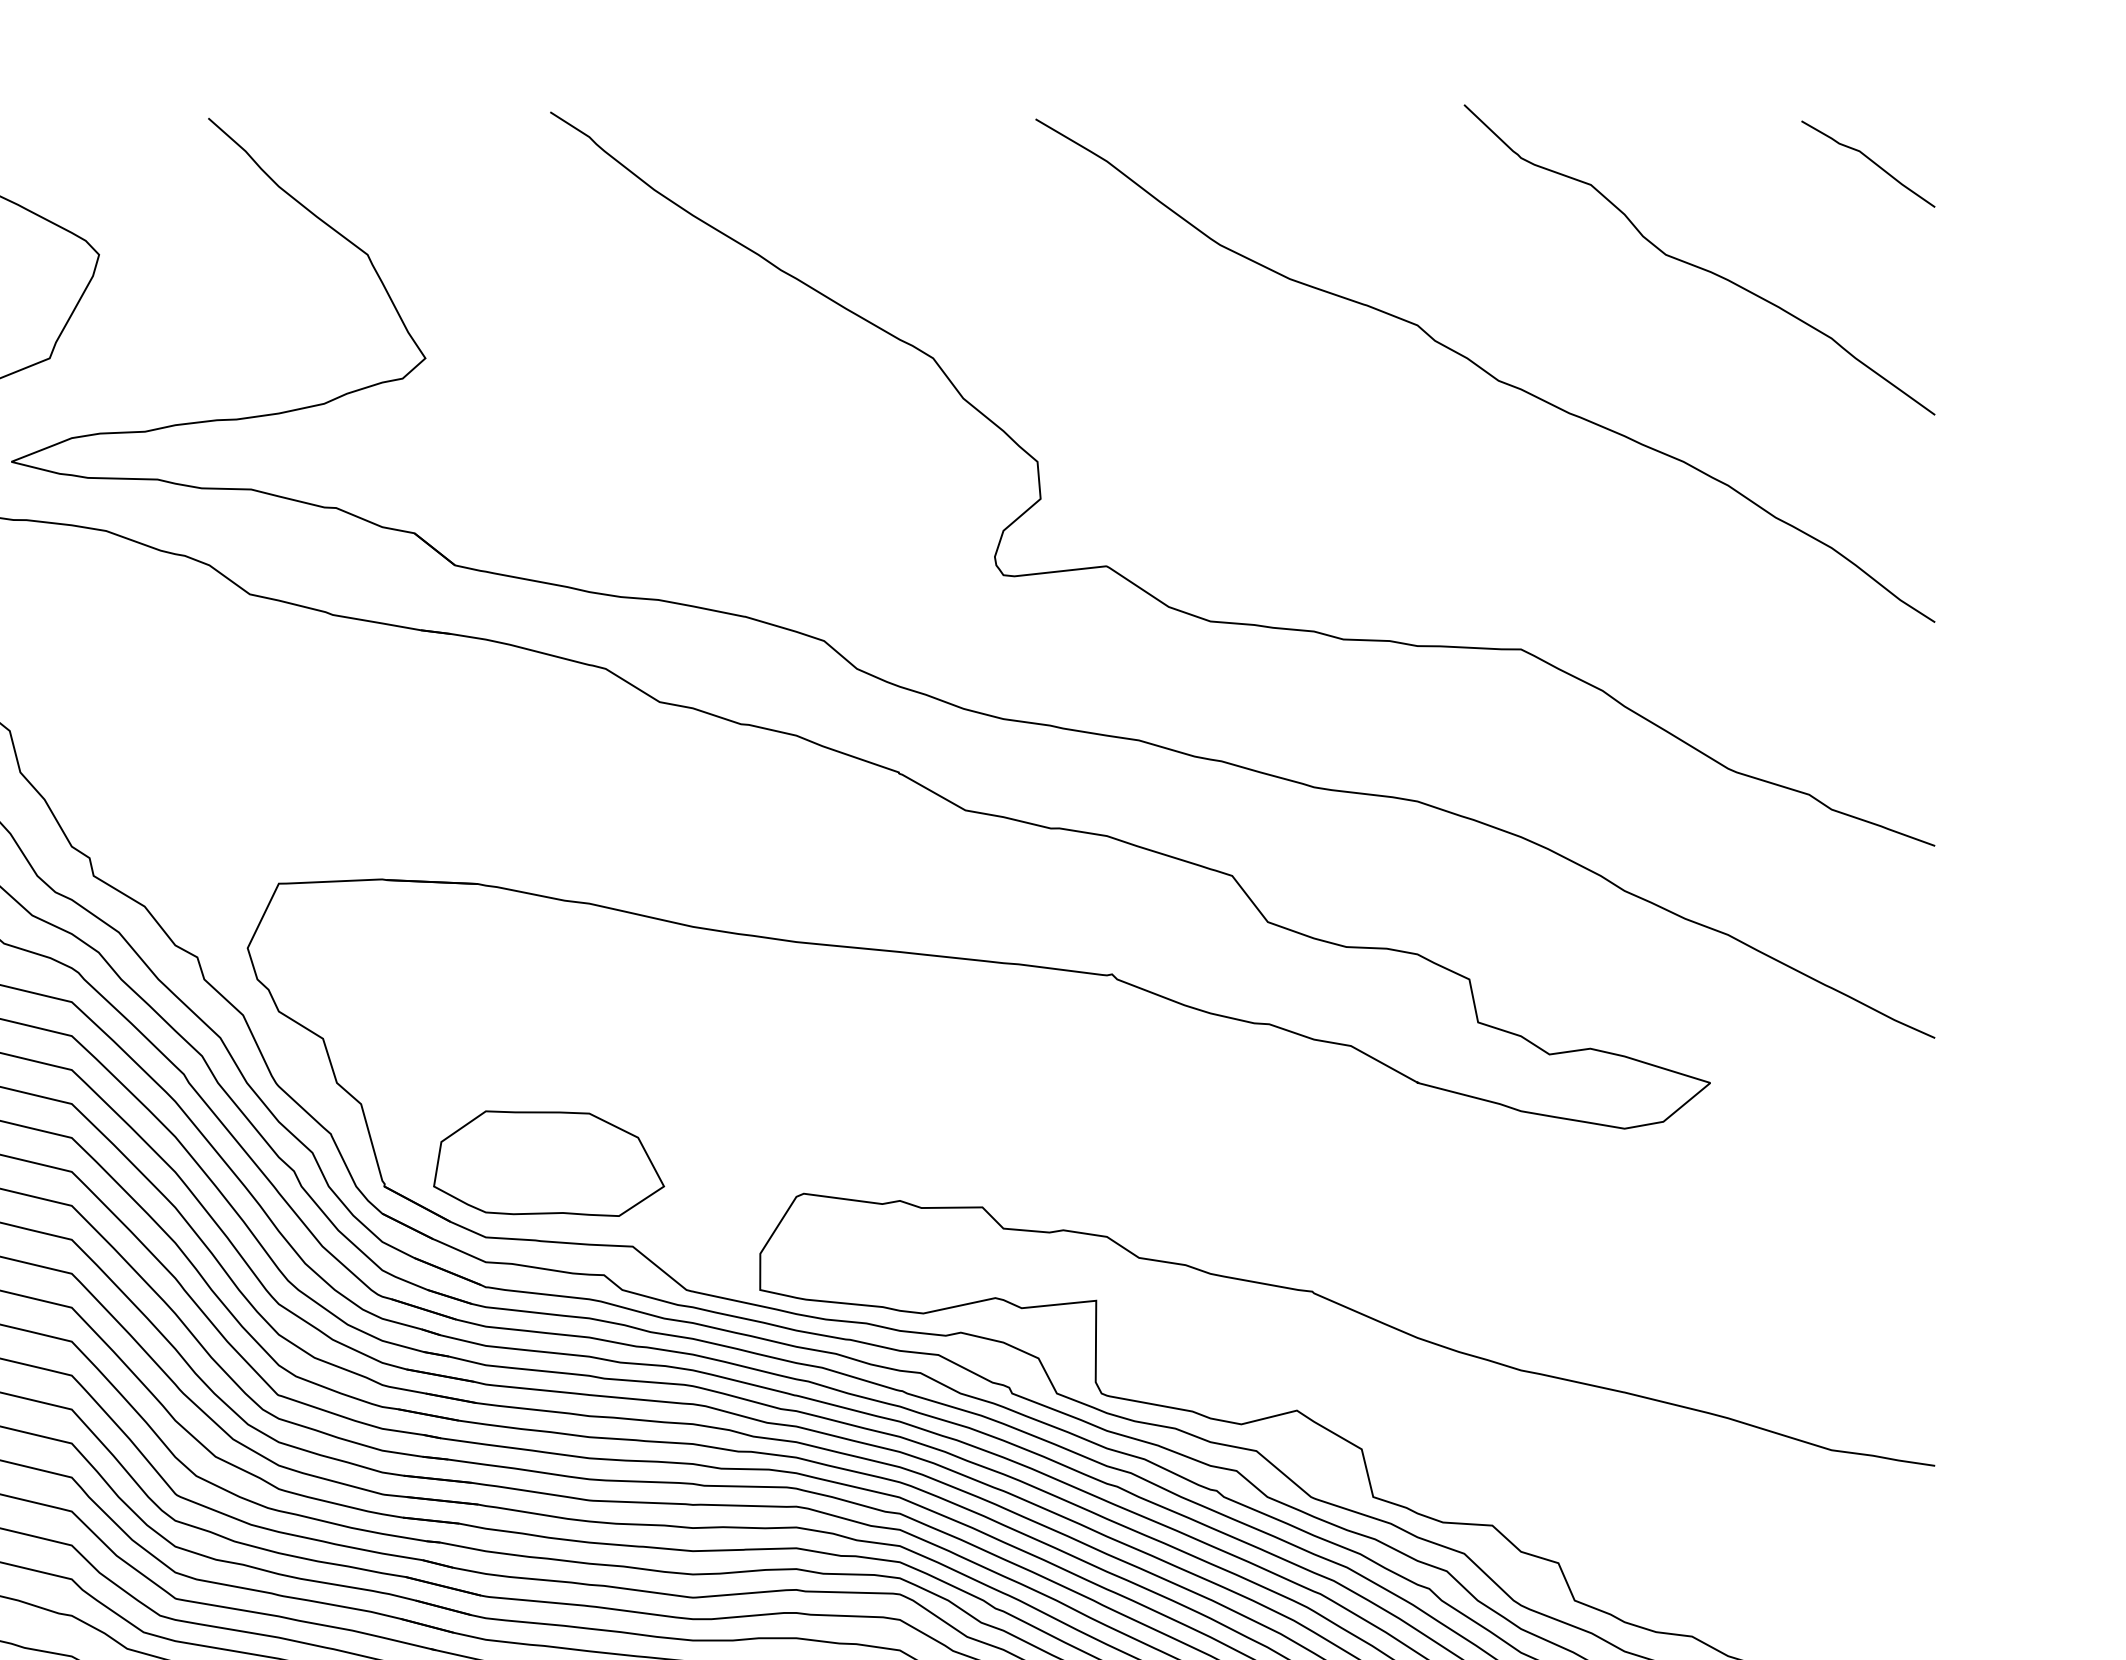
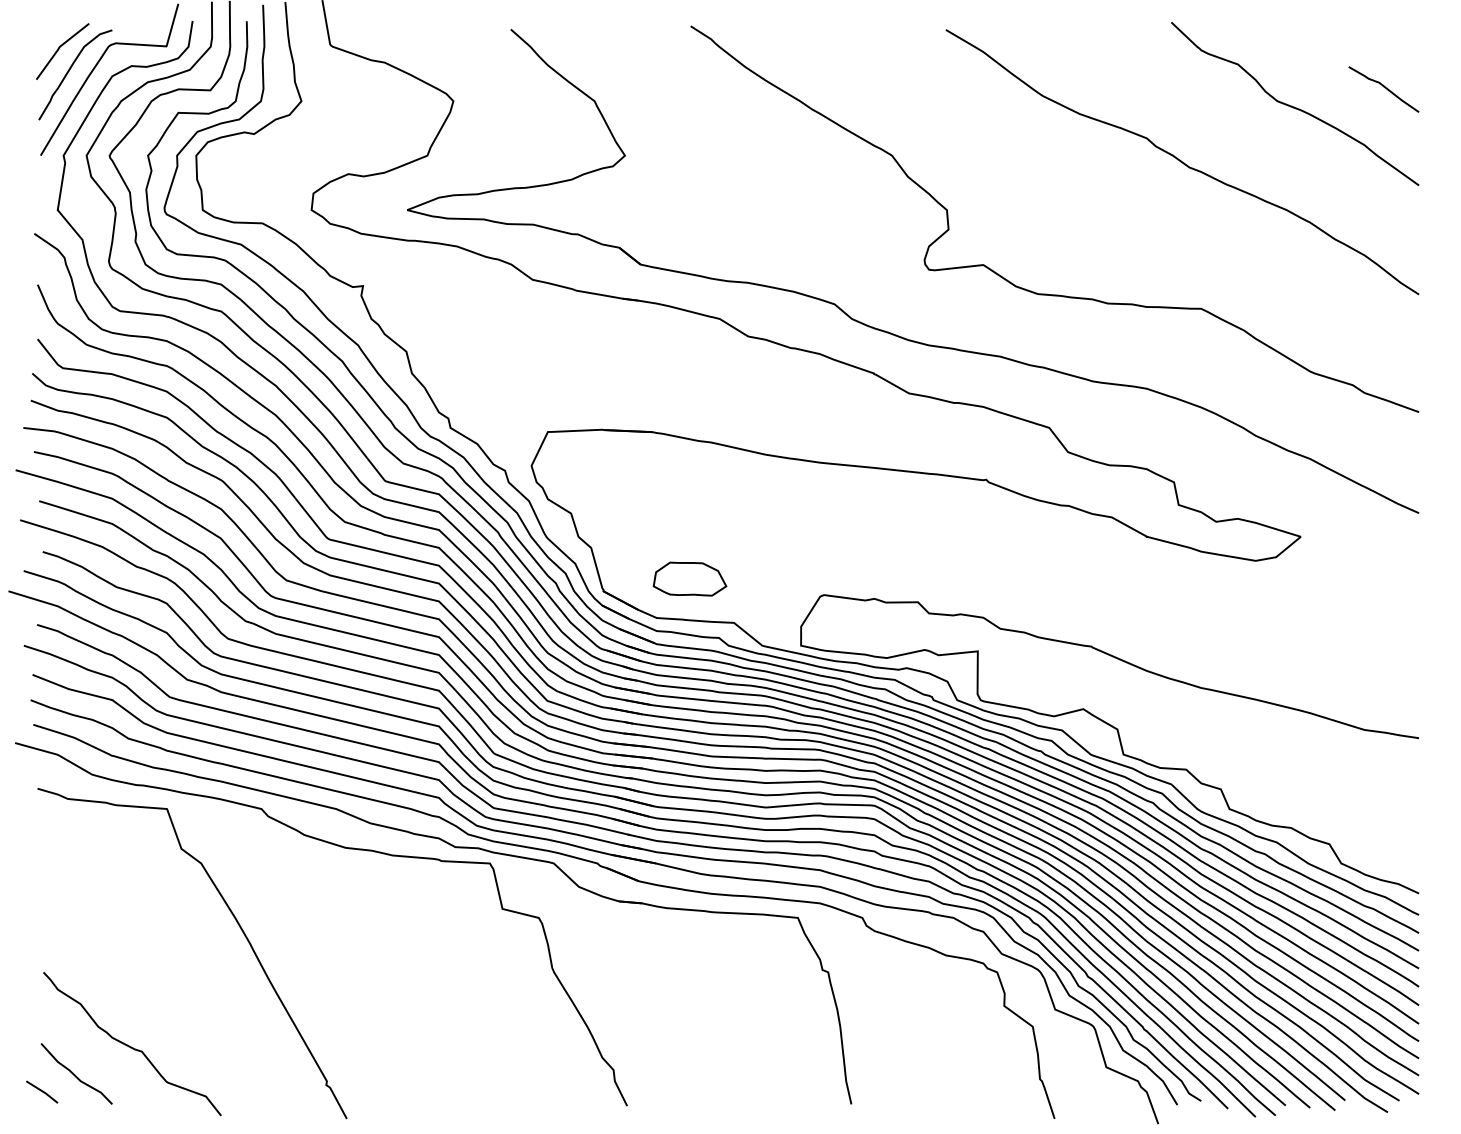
curve: (1867, 160) -> (1383, 87), moved
part: (548, 1162) -> (689, 578), size x0.6

